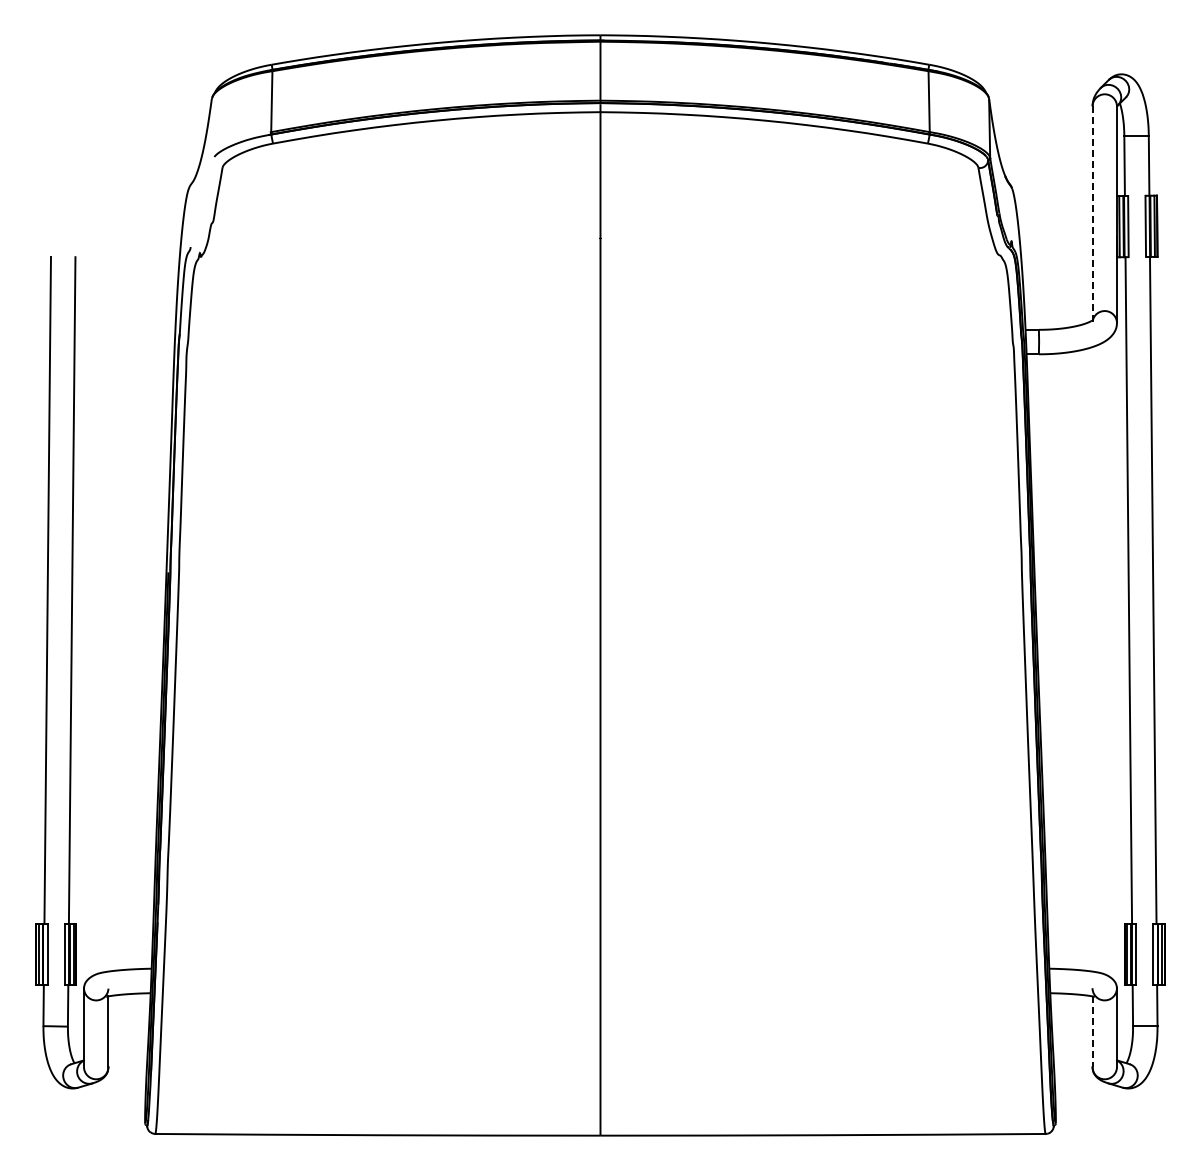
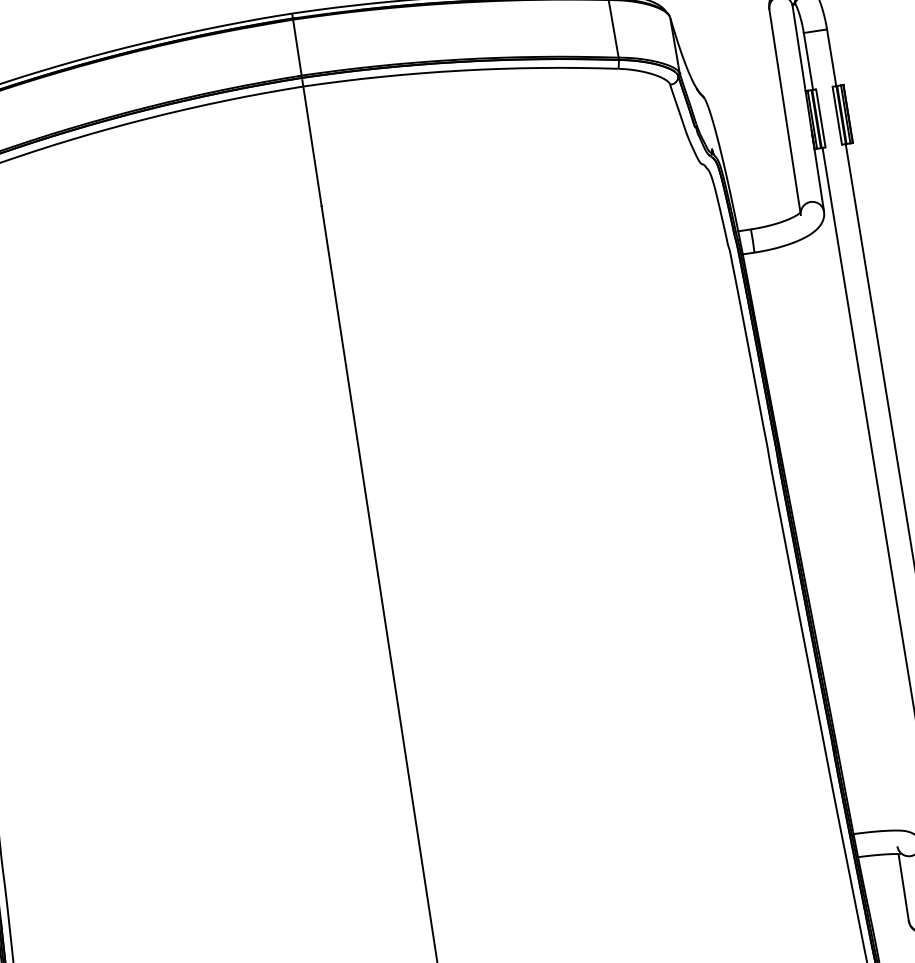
line: (1092, 215) -> (785, 113), dashed -> solid
line: (1092, 1032) -> (903, 888), dashed -> solid

